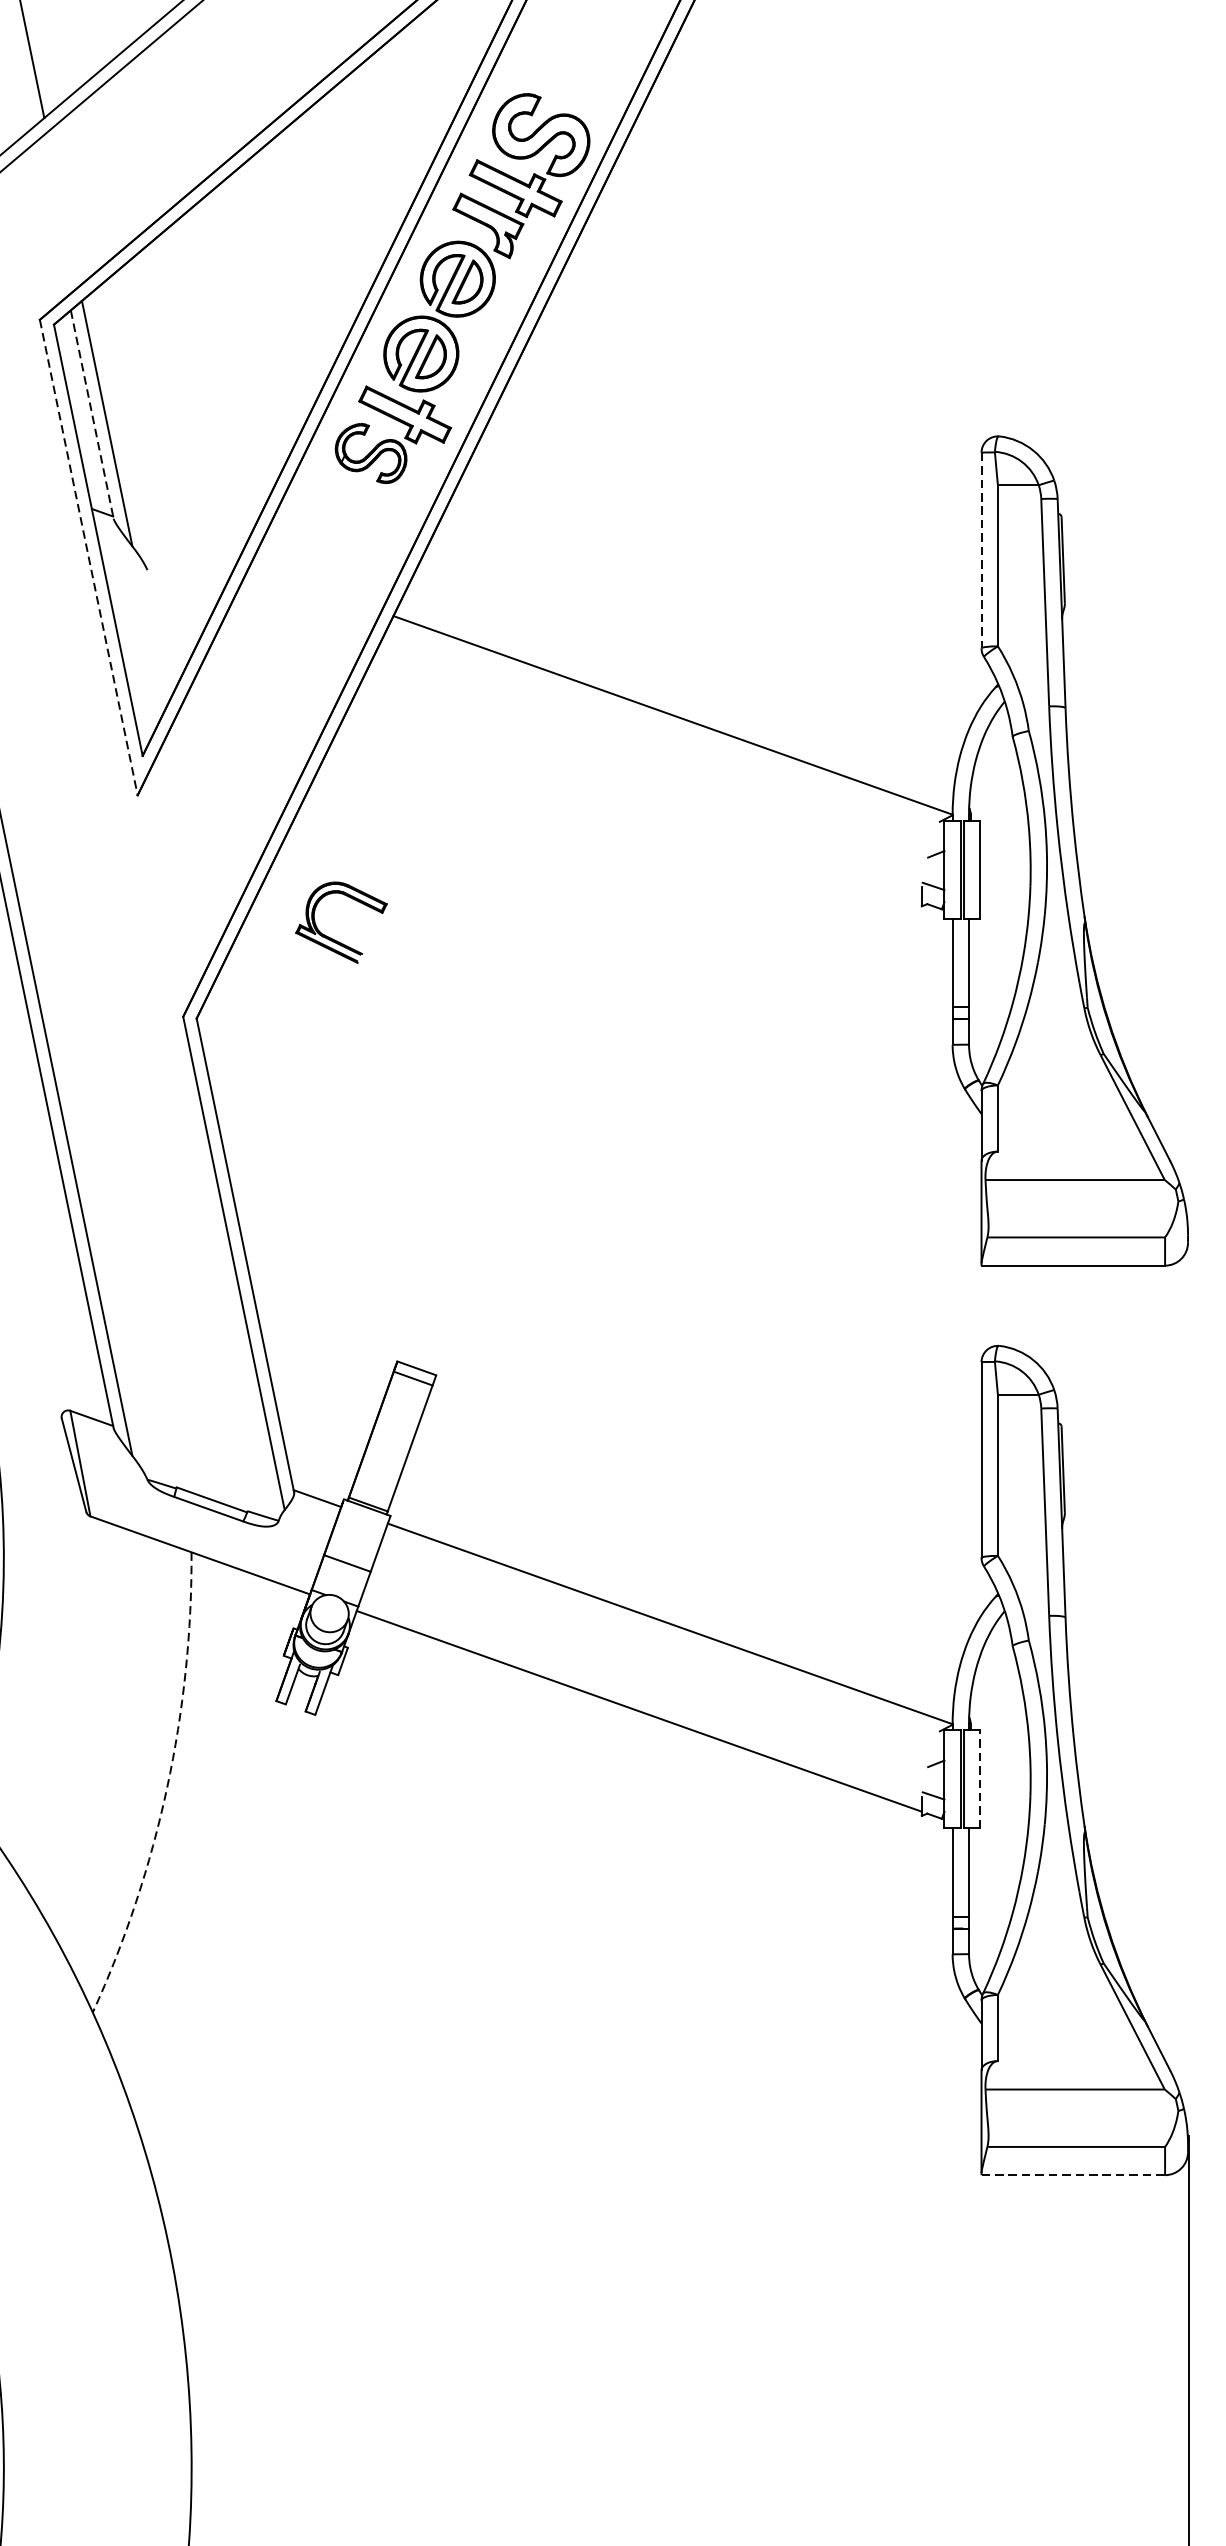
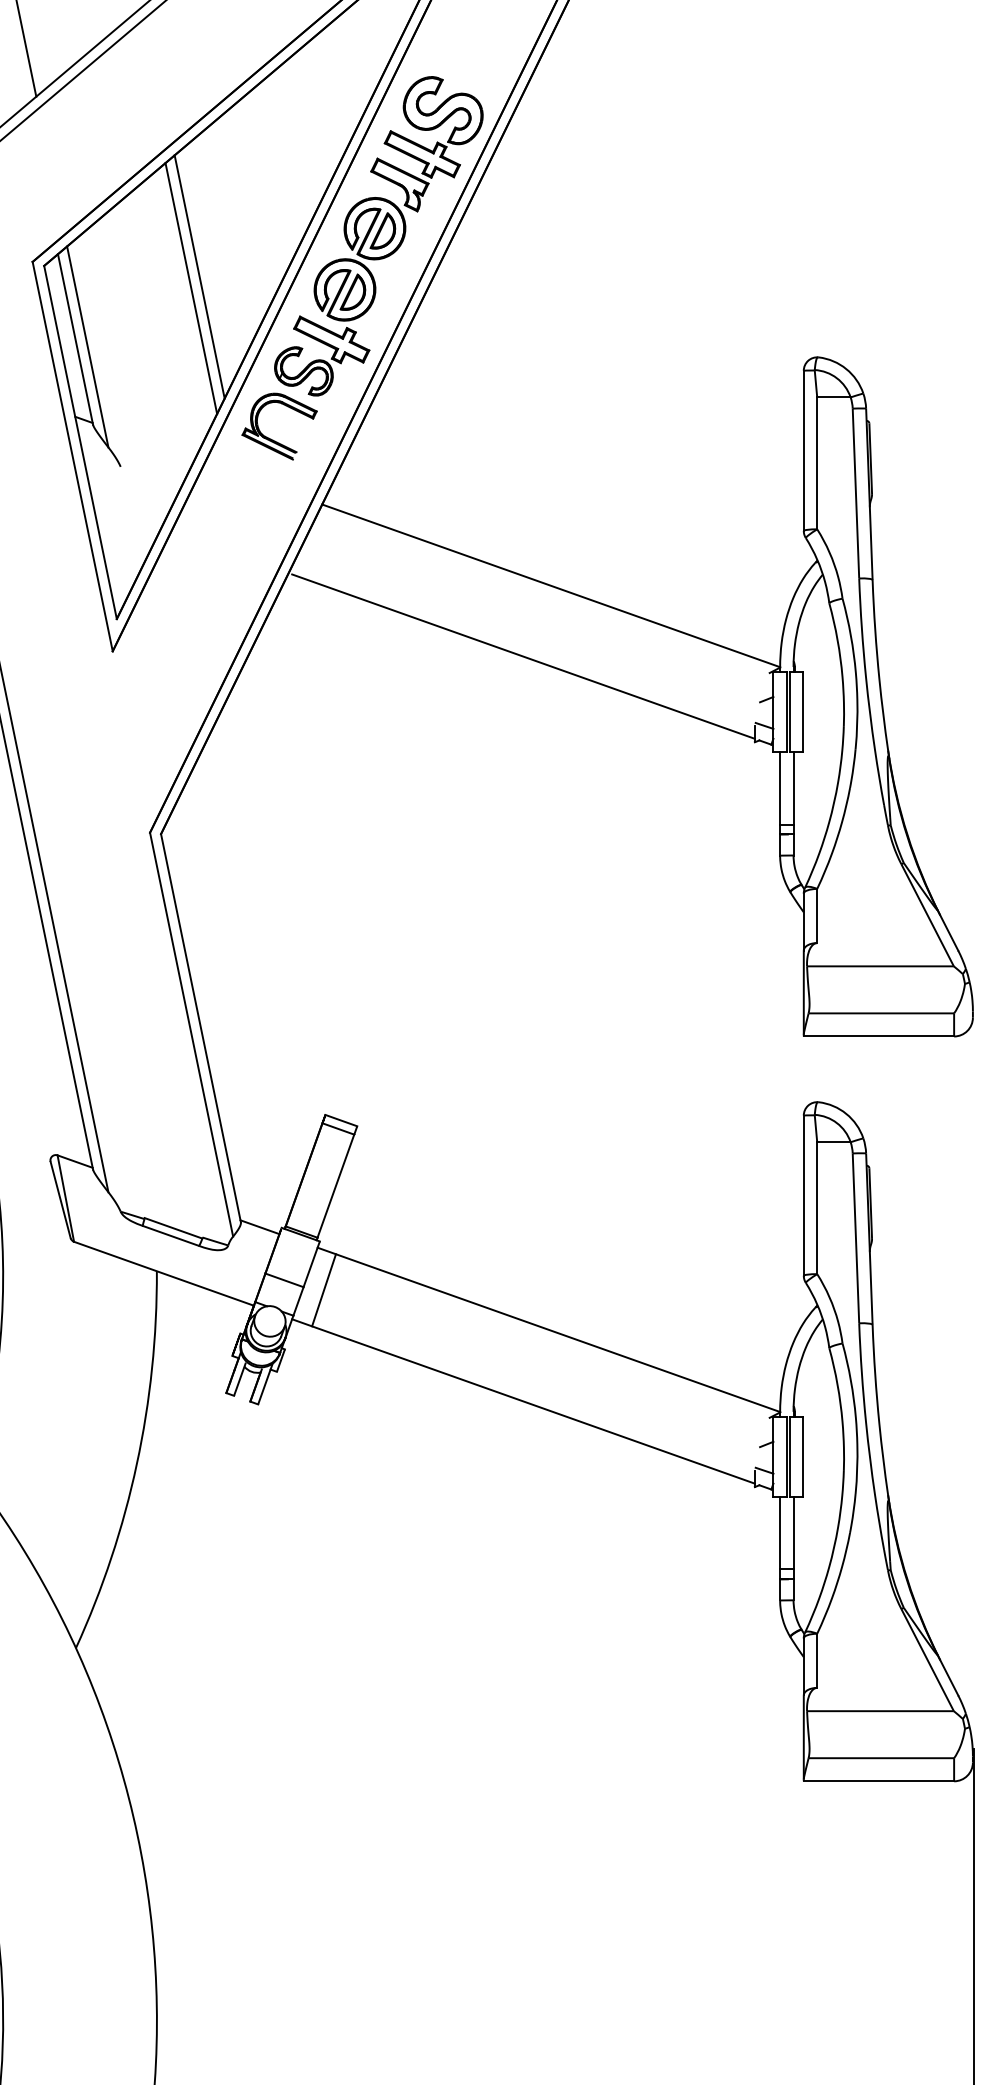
line: (243, 337) -> (199, 276), added
line: (233, 352) -> (191, 288), added
line: (92, 415) -> (75, 340), dashed -> solid
line: (981, 551) -> (803, 451), dashed -> solid
line: (88, 557) -> (72, 456), dashed -> solid
line: (639, 801) -> (523, 656), added
part: (333, 938) -> (273, 439), moved
line: (395, 1575) -> (323, 1290), added
line: (979, 1778) -> (802, 1456), dashed -> solid
arc: (166, 1788) -> (136, 1464), dashed -> solid
line: (1073, 2175) -> (879, 1781), dashed -> solid

